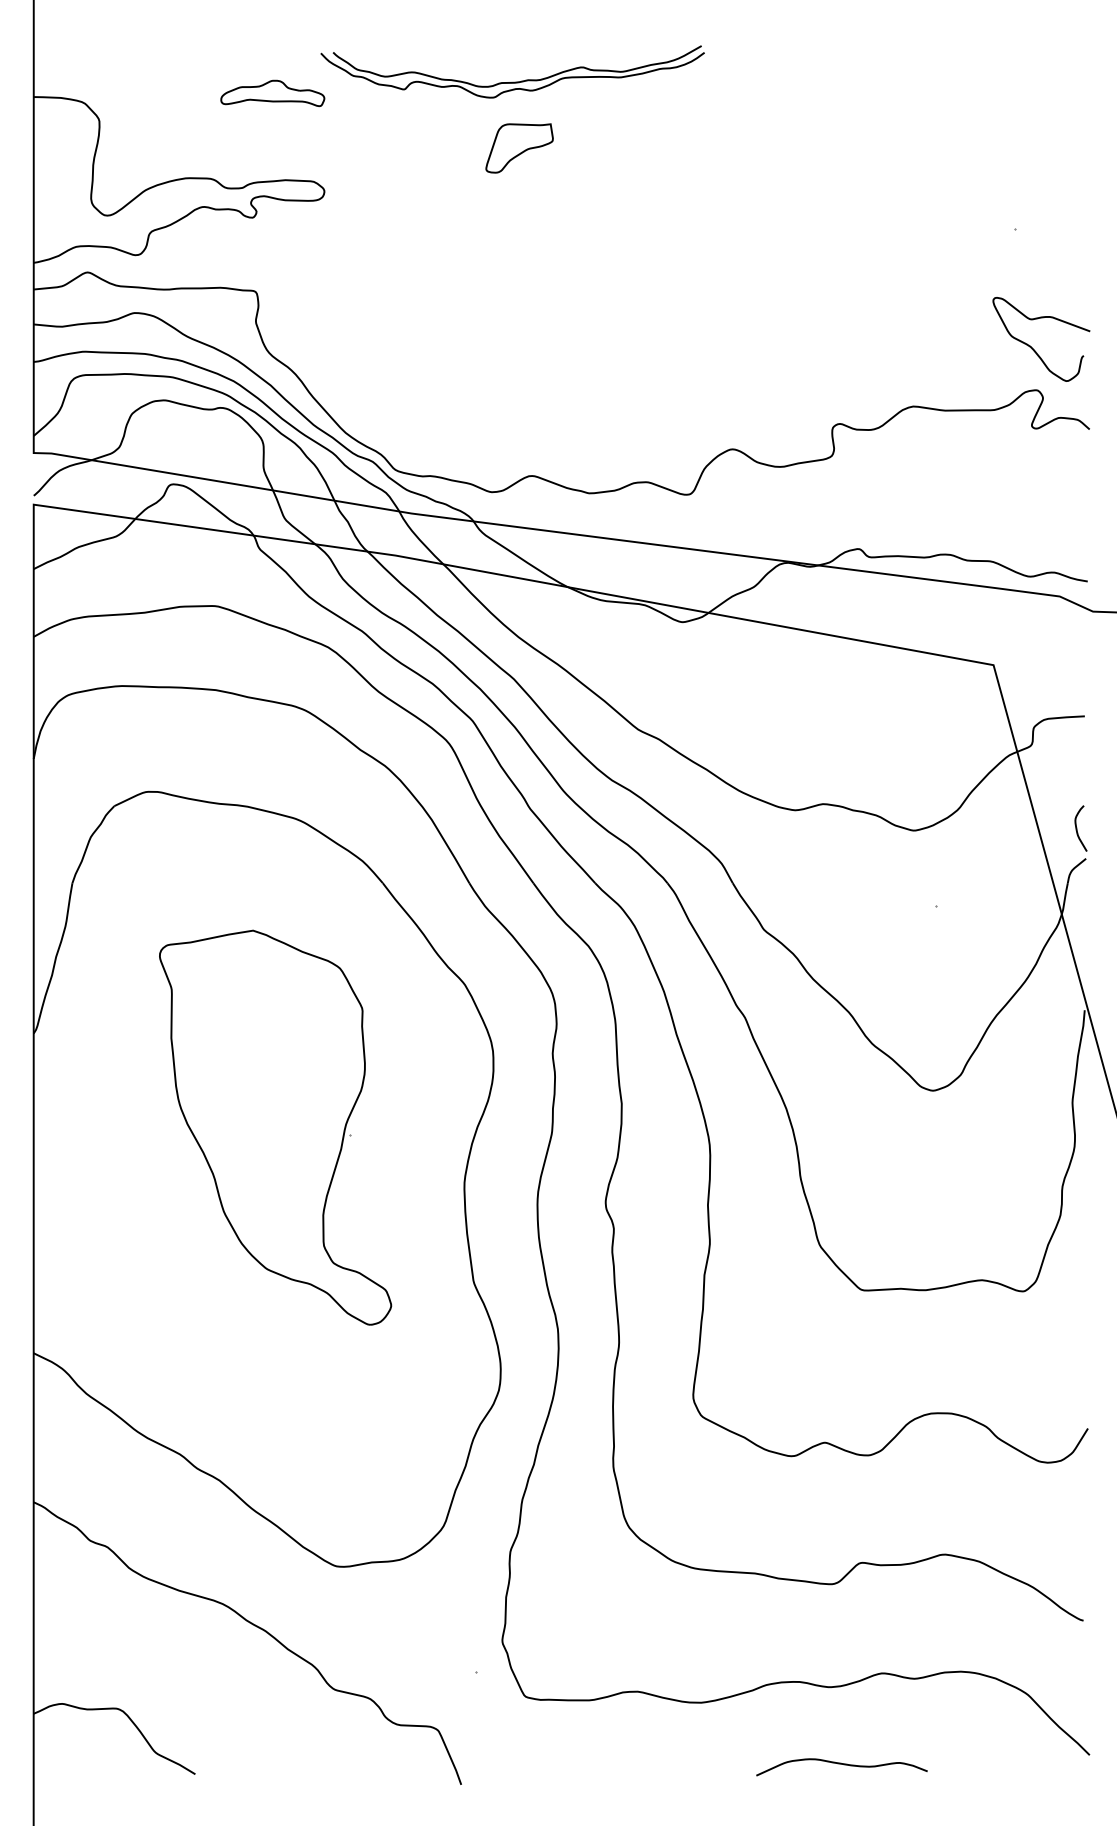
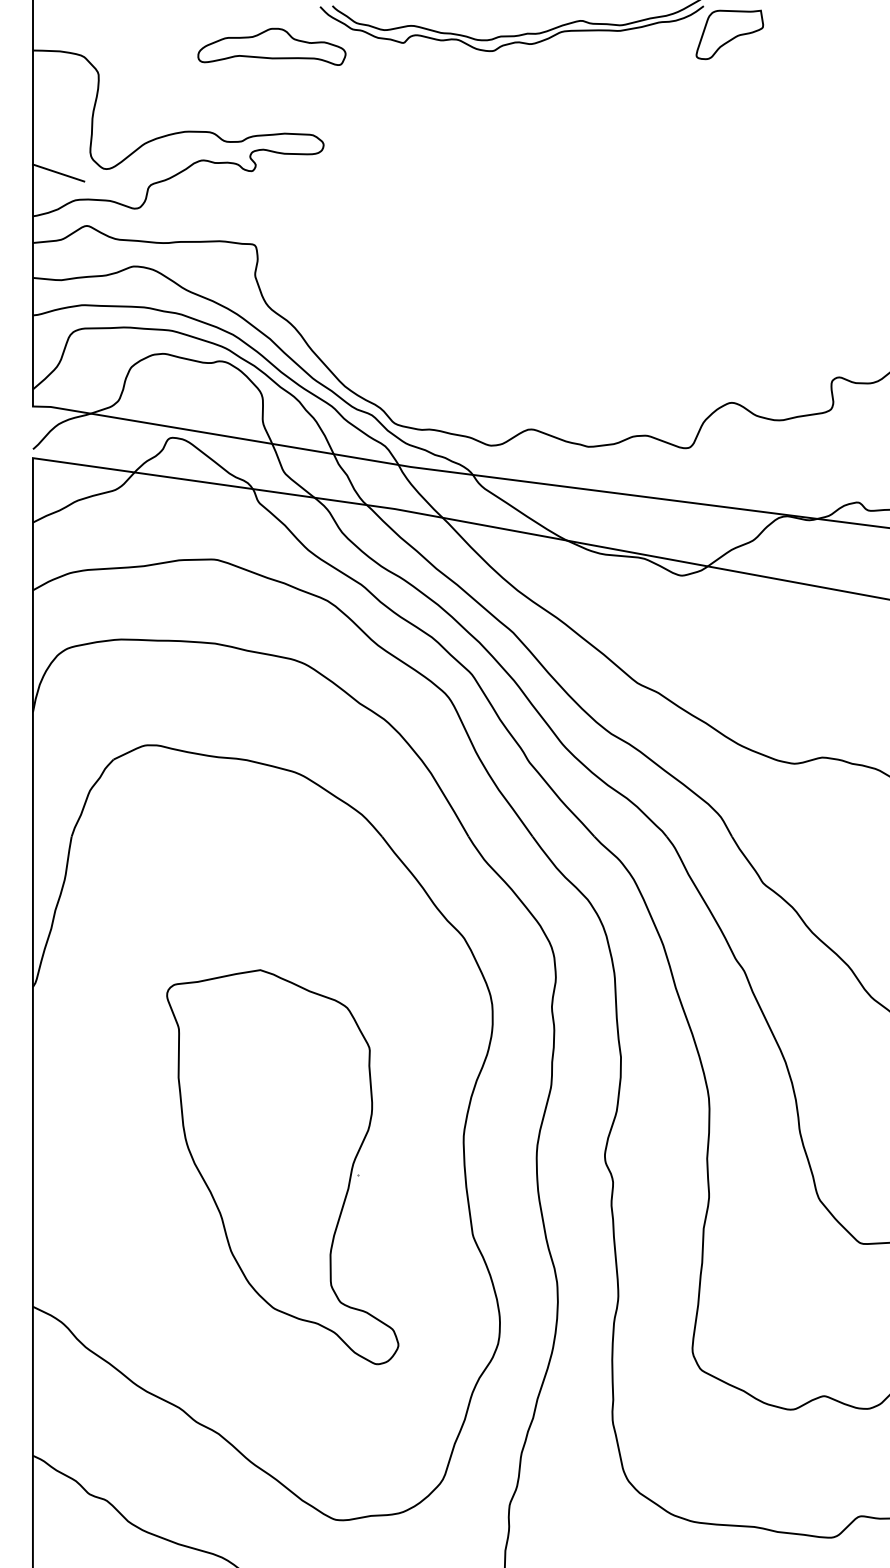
part: (272, 93) -> (271, 46), size x1.43
part: (519, 148) -> (729, 34), moved
line: (59, 219) -> (58, 172), added
part: (275, 1127) -> (282, 1166), moved

